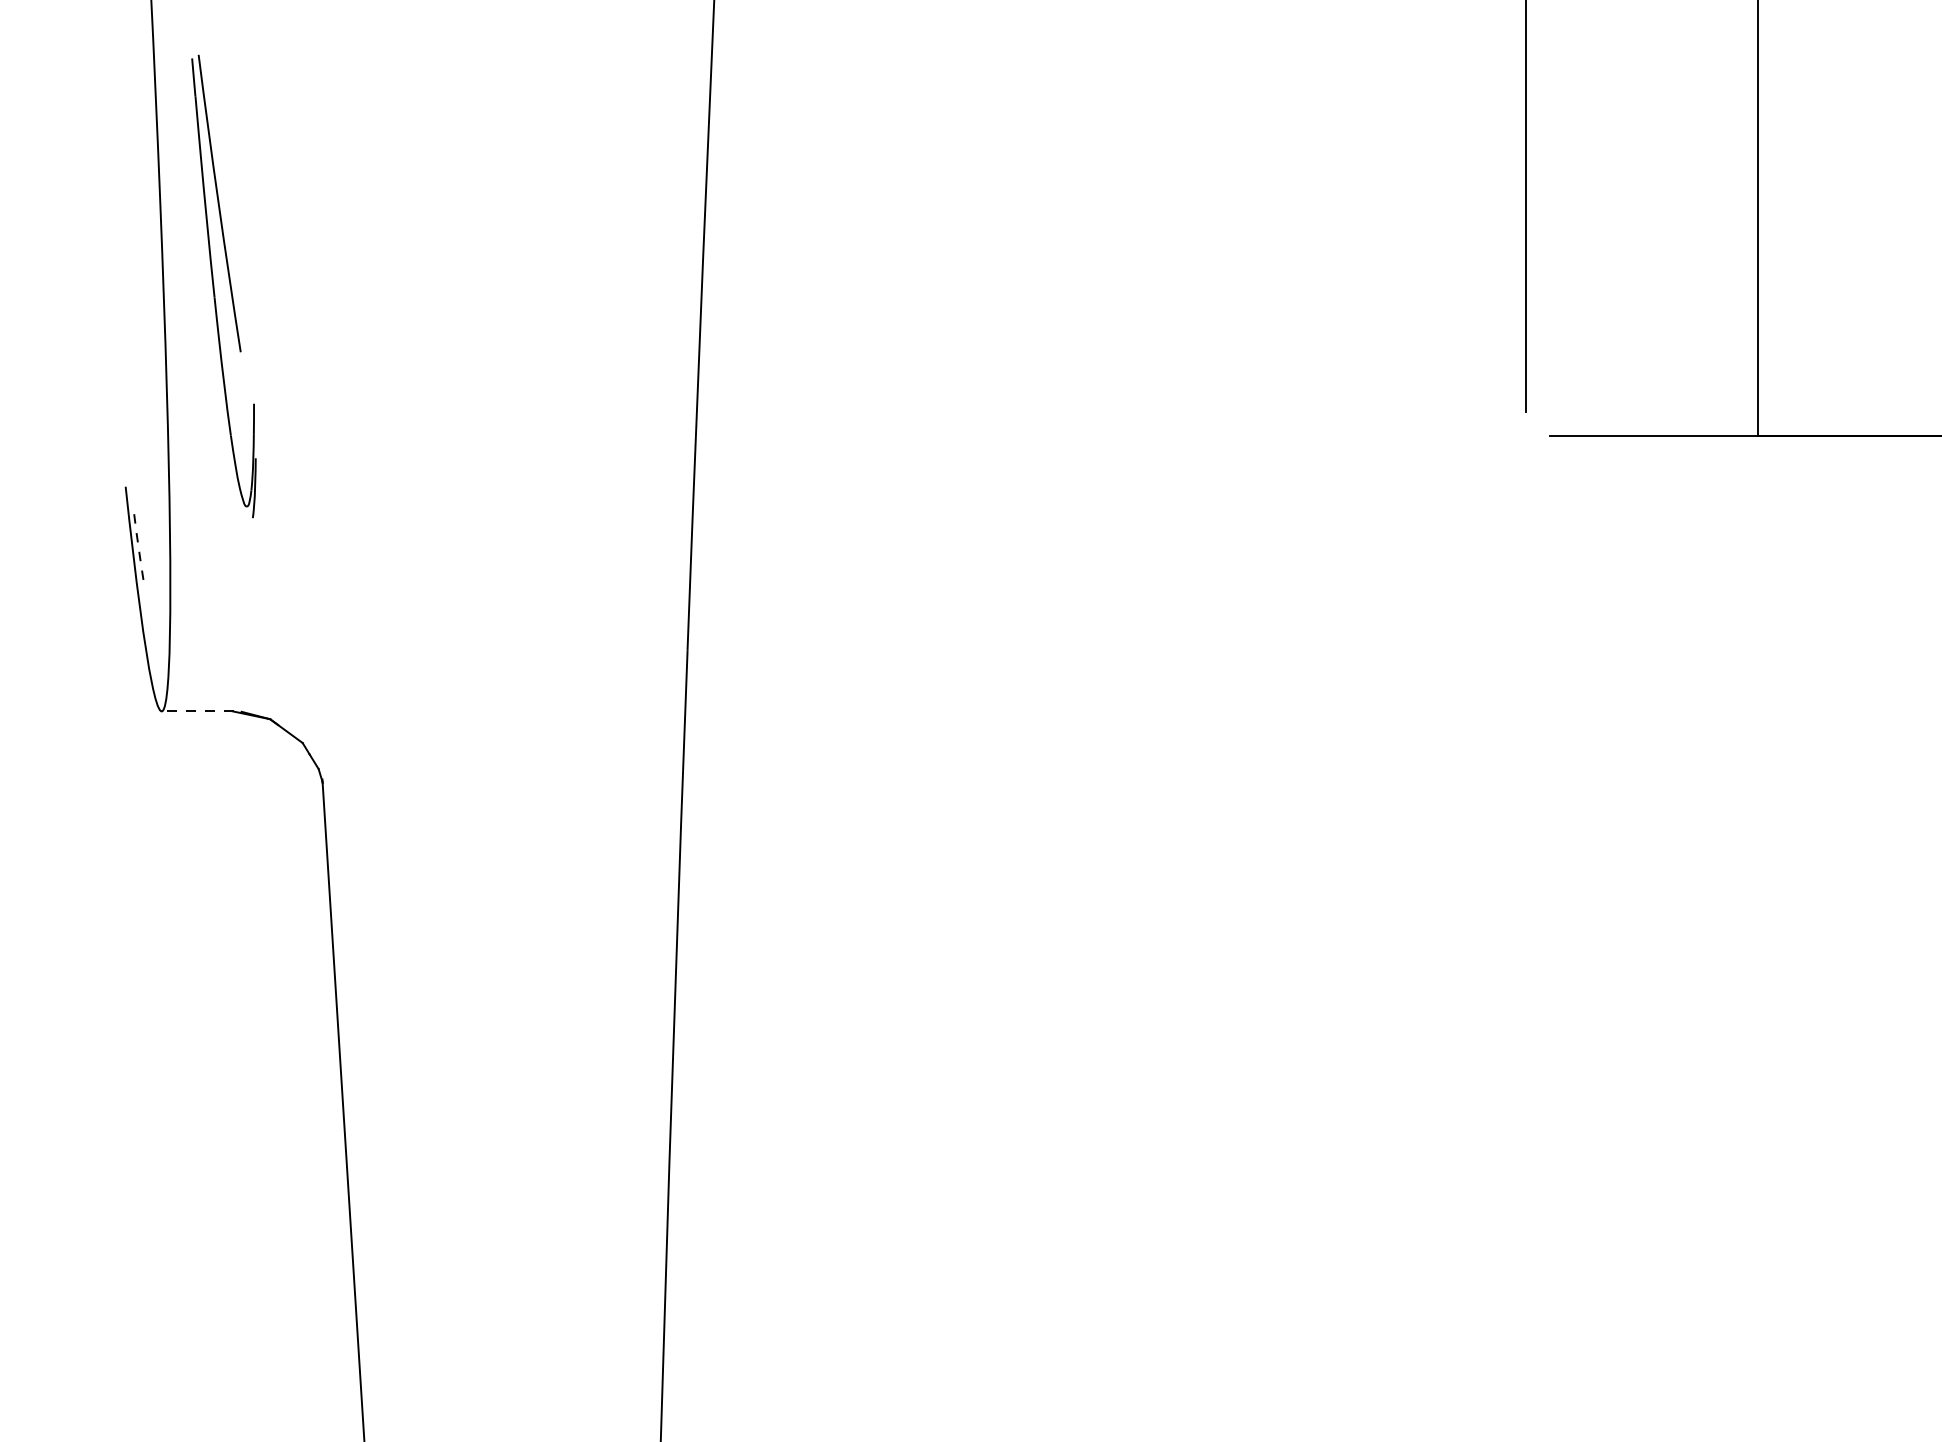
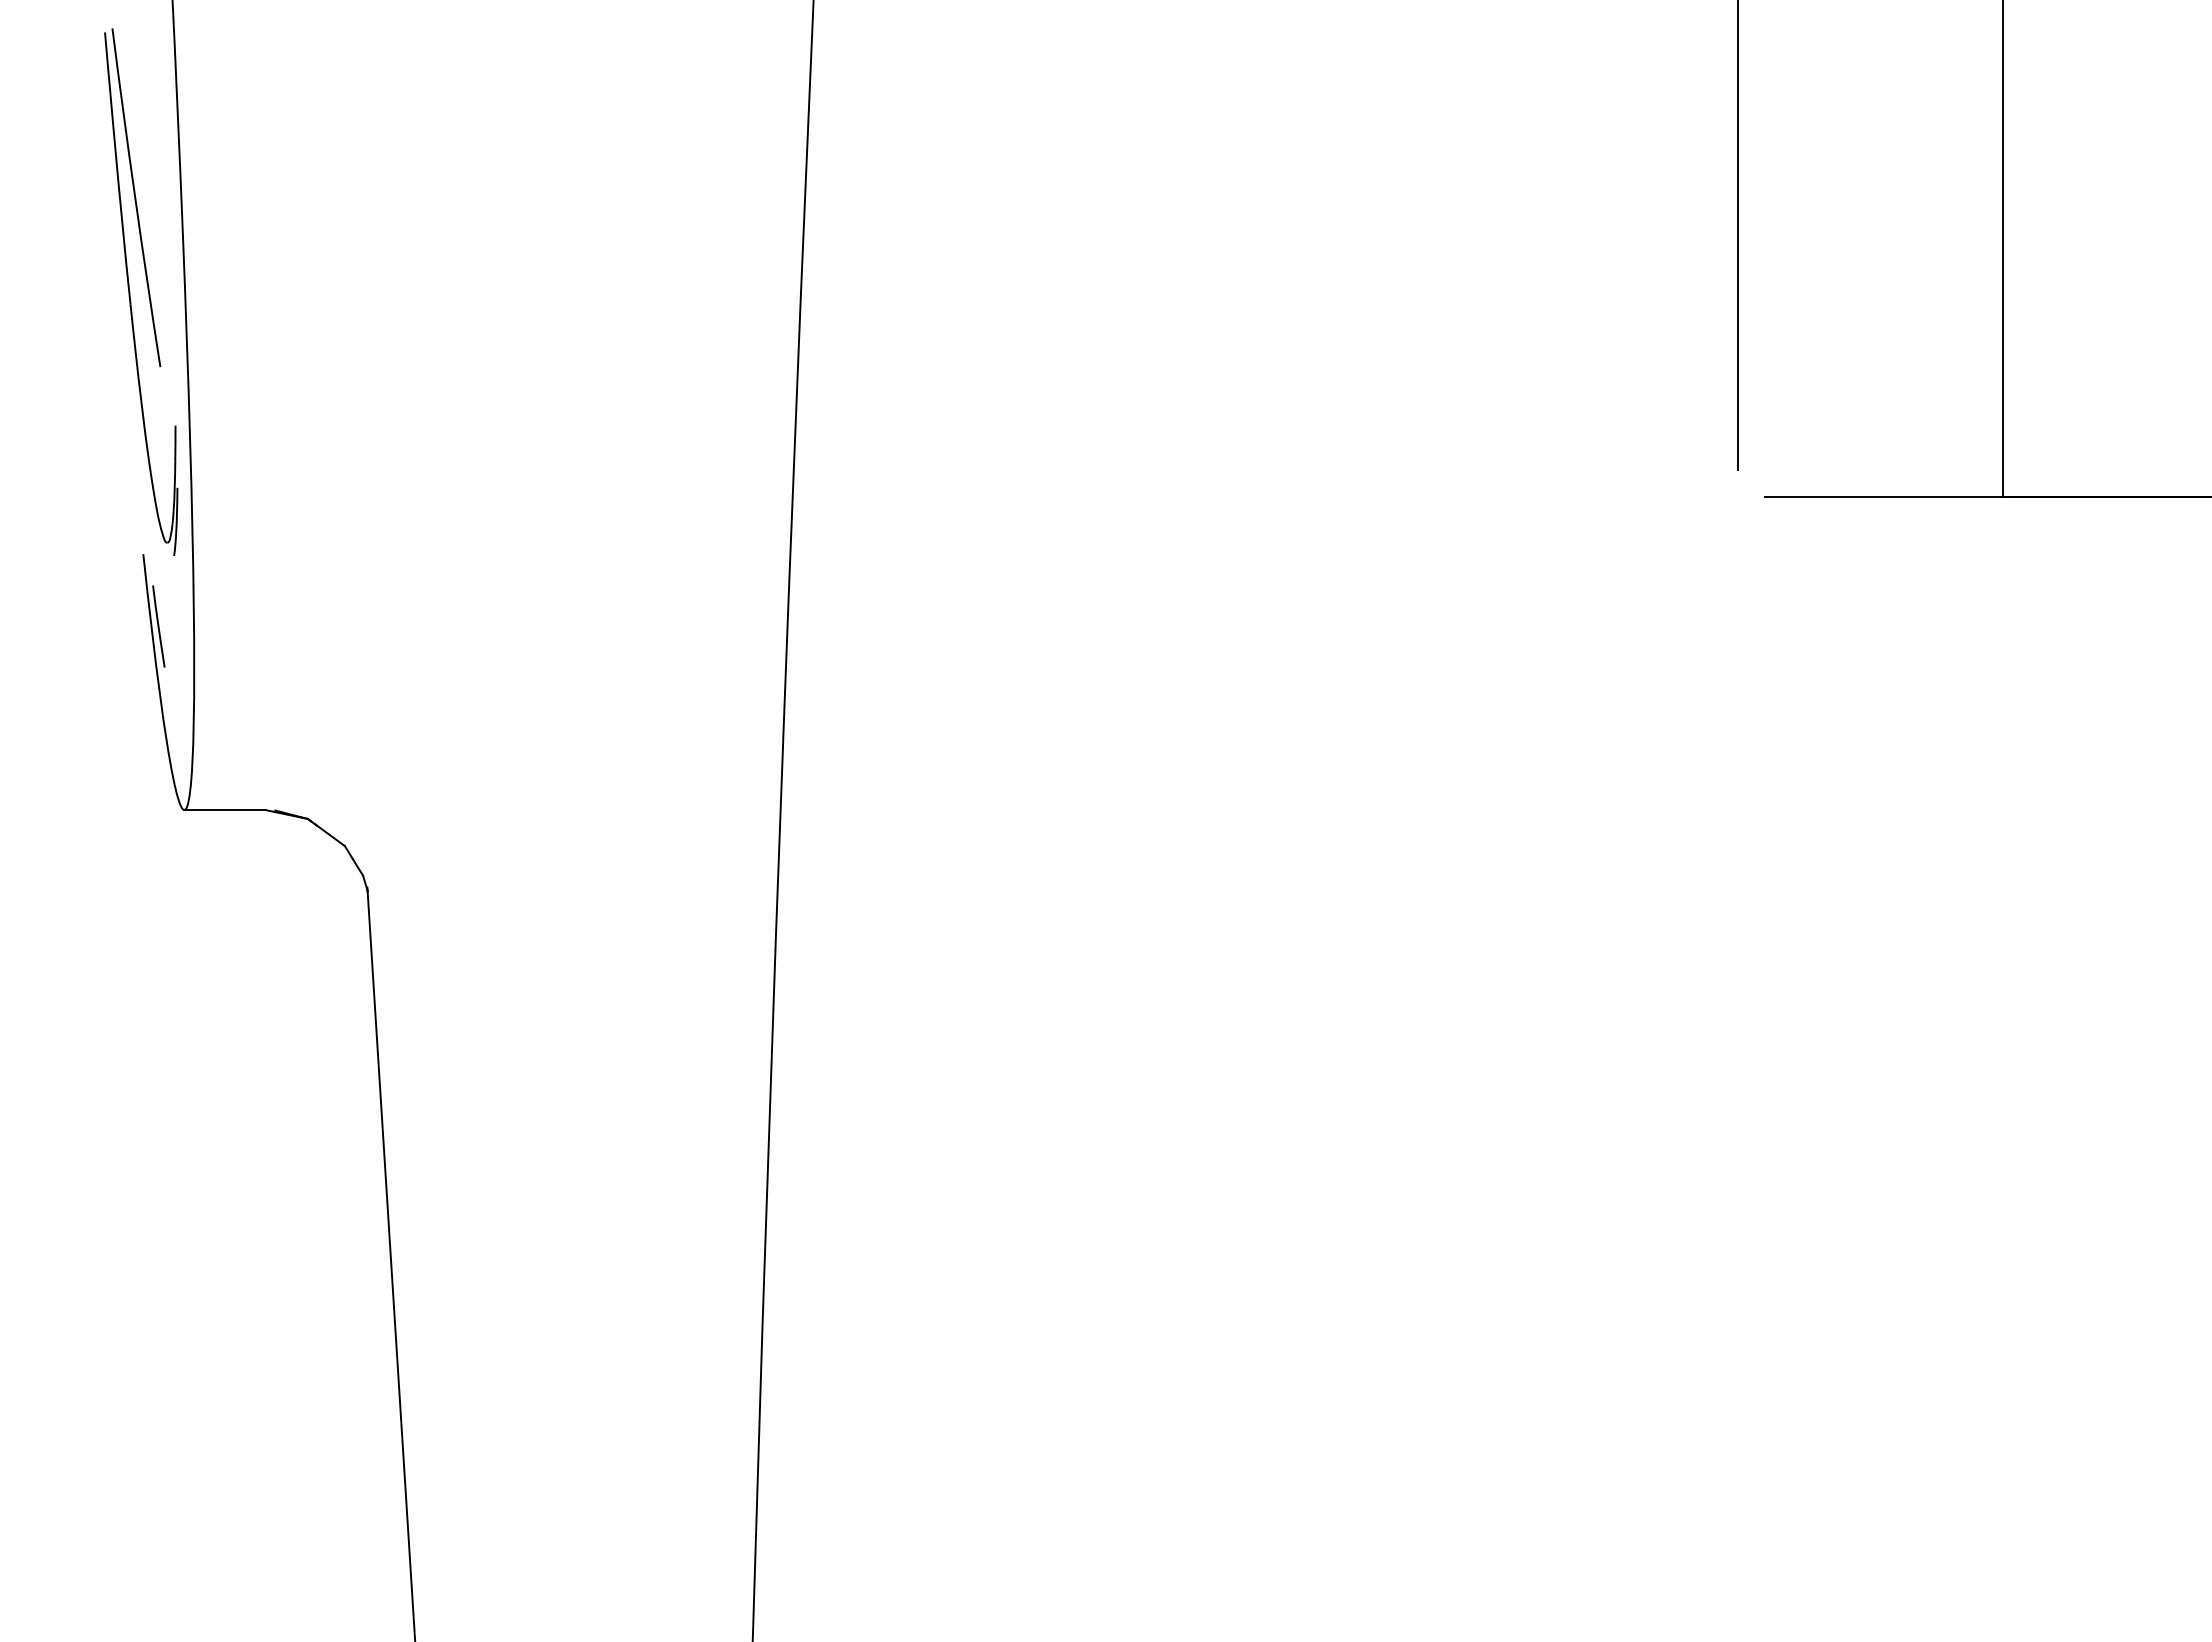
part: (229, 285) -> (147, 290), moved
line: (139, 550) -> (158, 626), dashed -> solid
line: (197, 711) -> (225, 810), dashed -> solid

